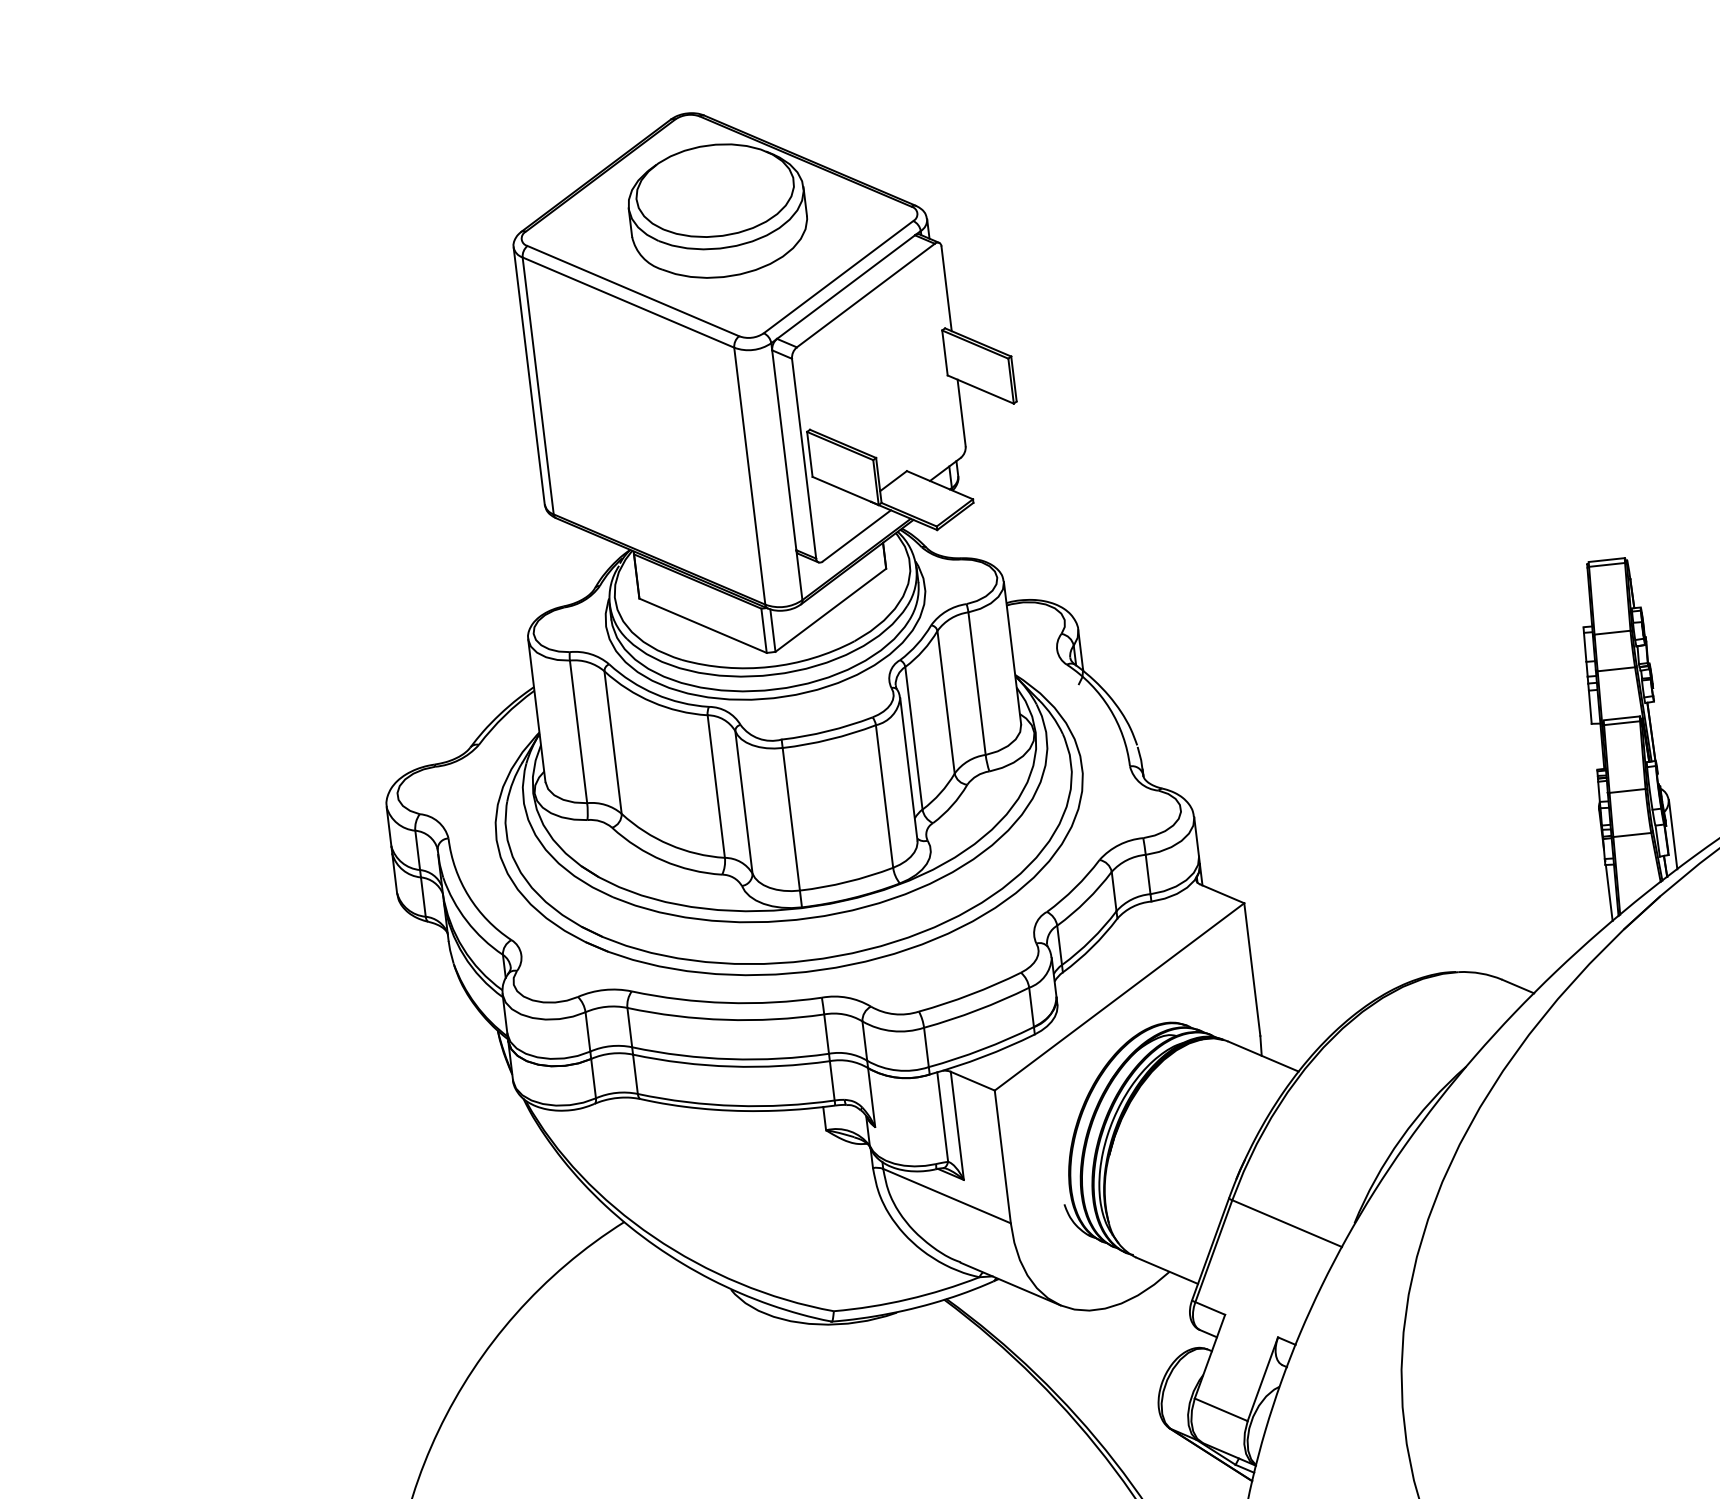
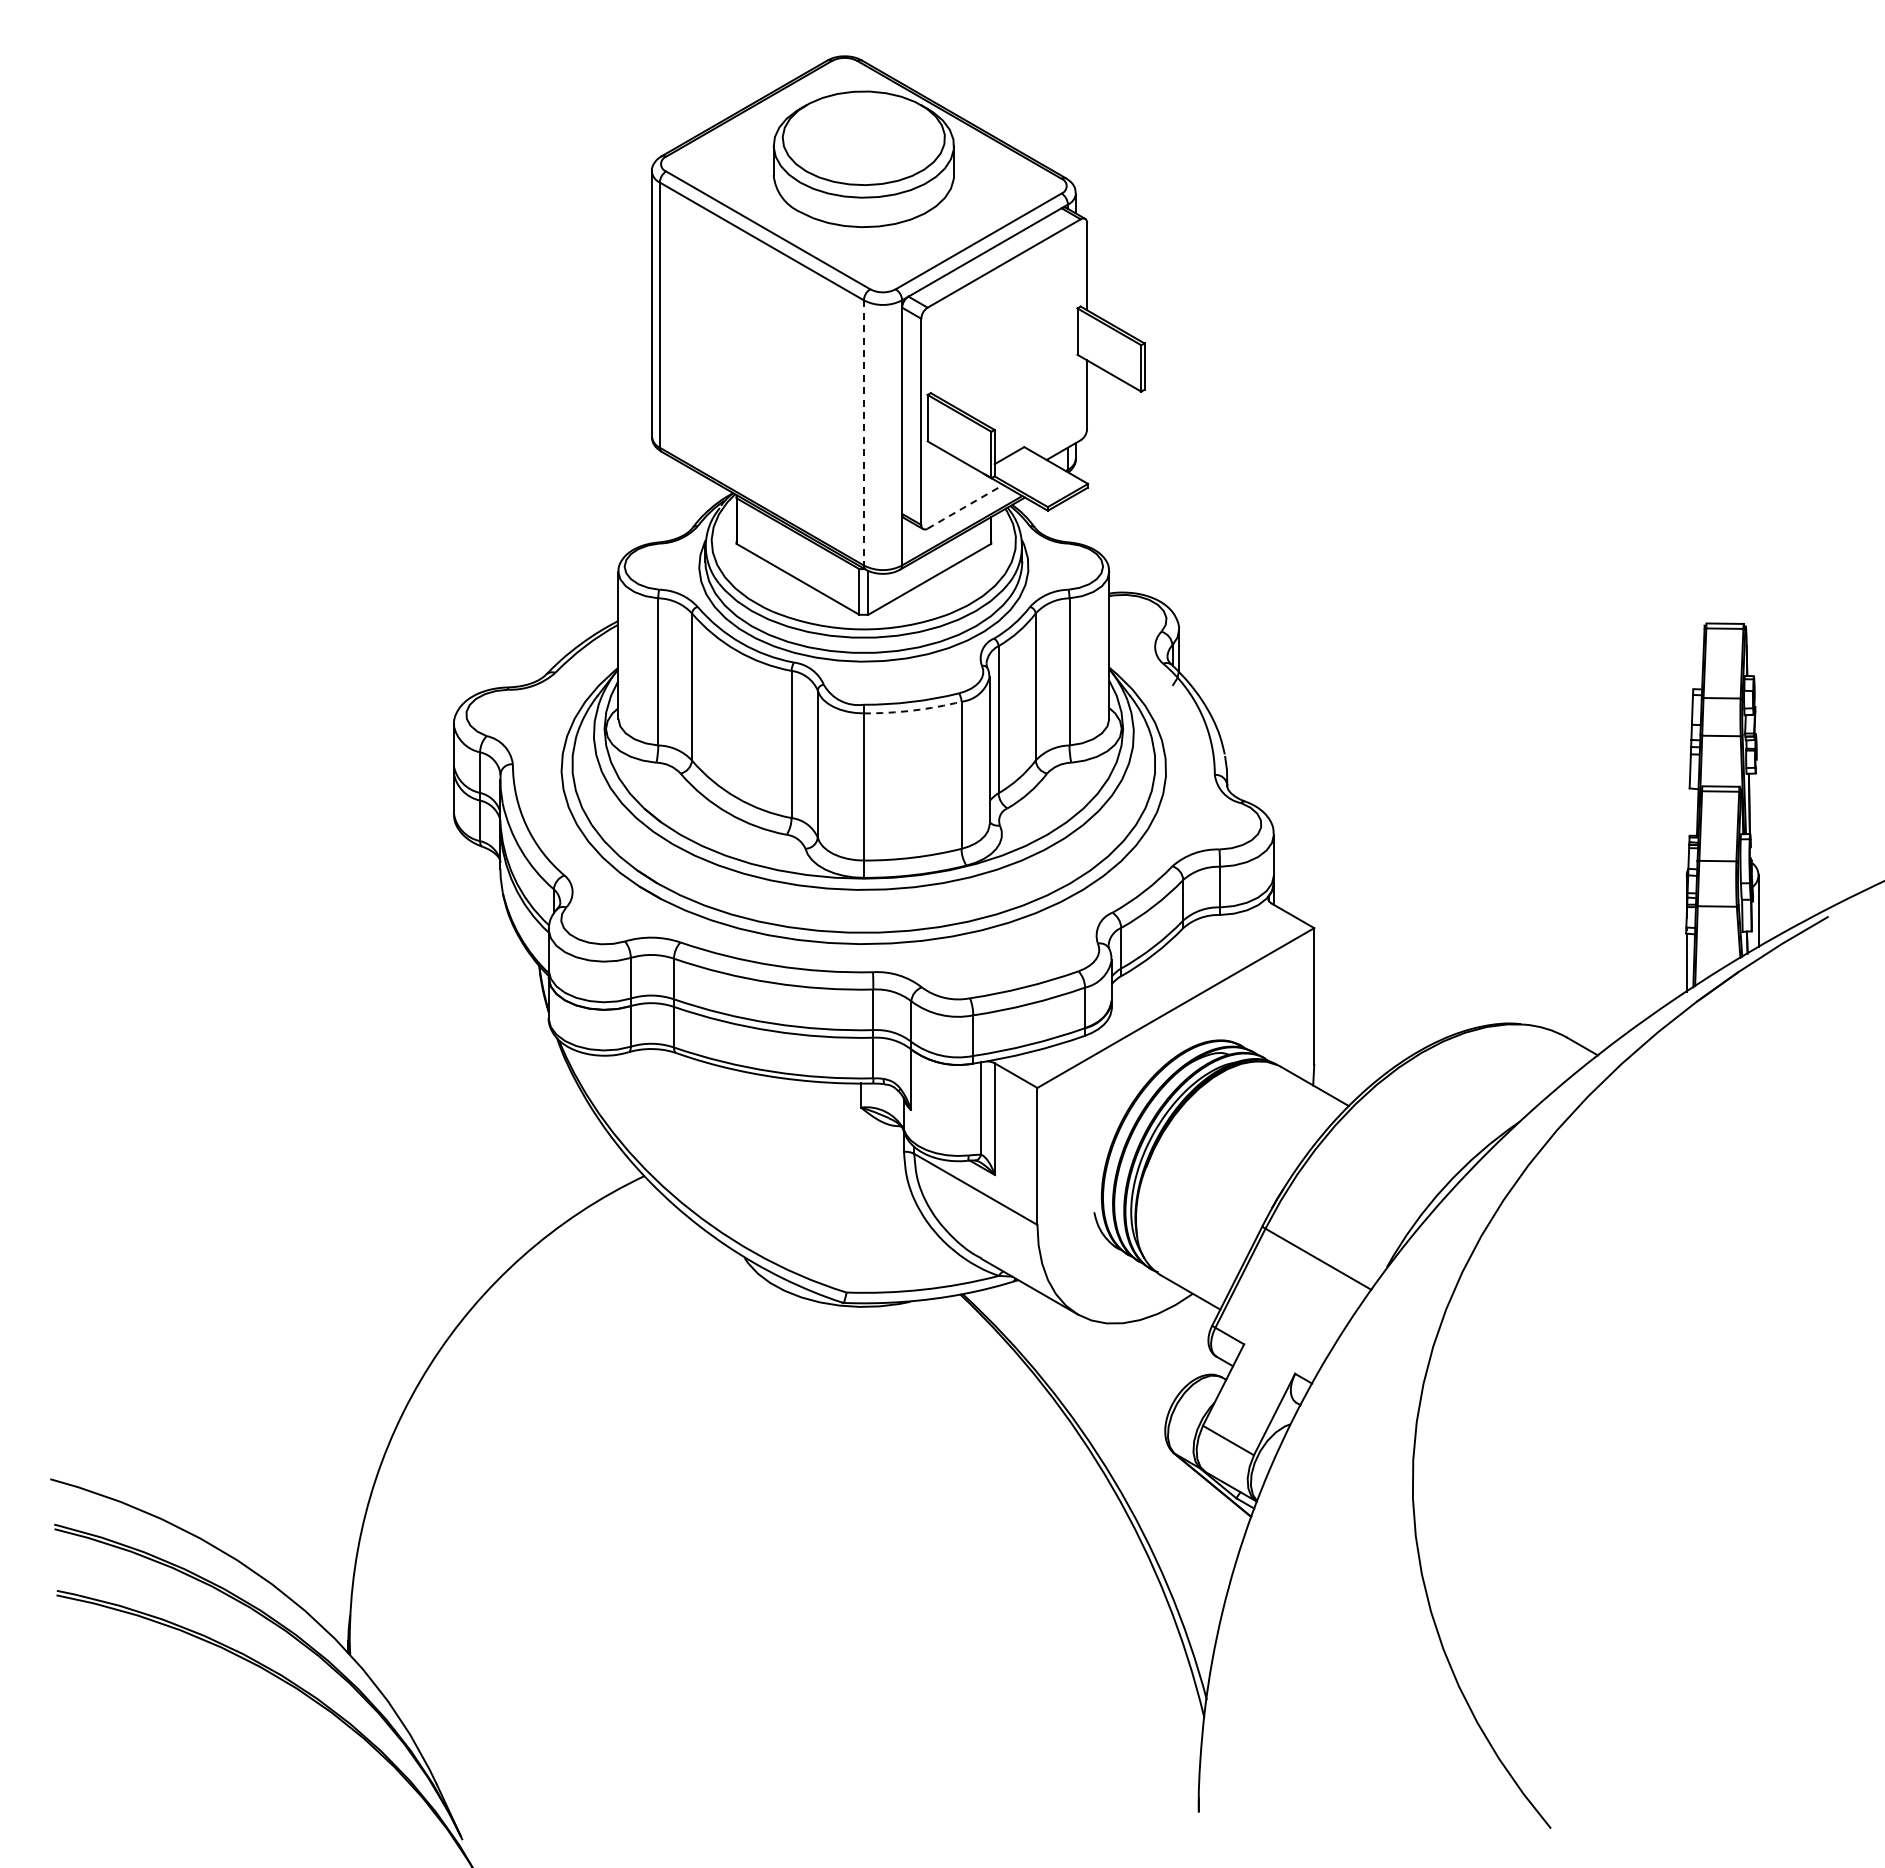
line: (749, 475) -> (863, 432), solid -> dashed
line: (856, 535) -> (965, 506), solid -> dashed
arc: (830, 739) -> (913, 710), solid -> dashed

